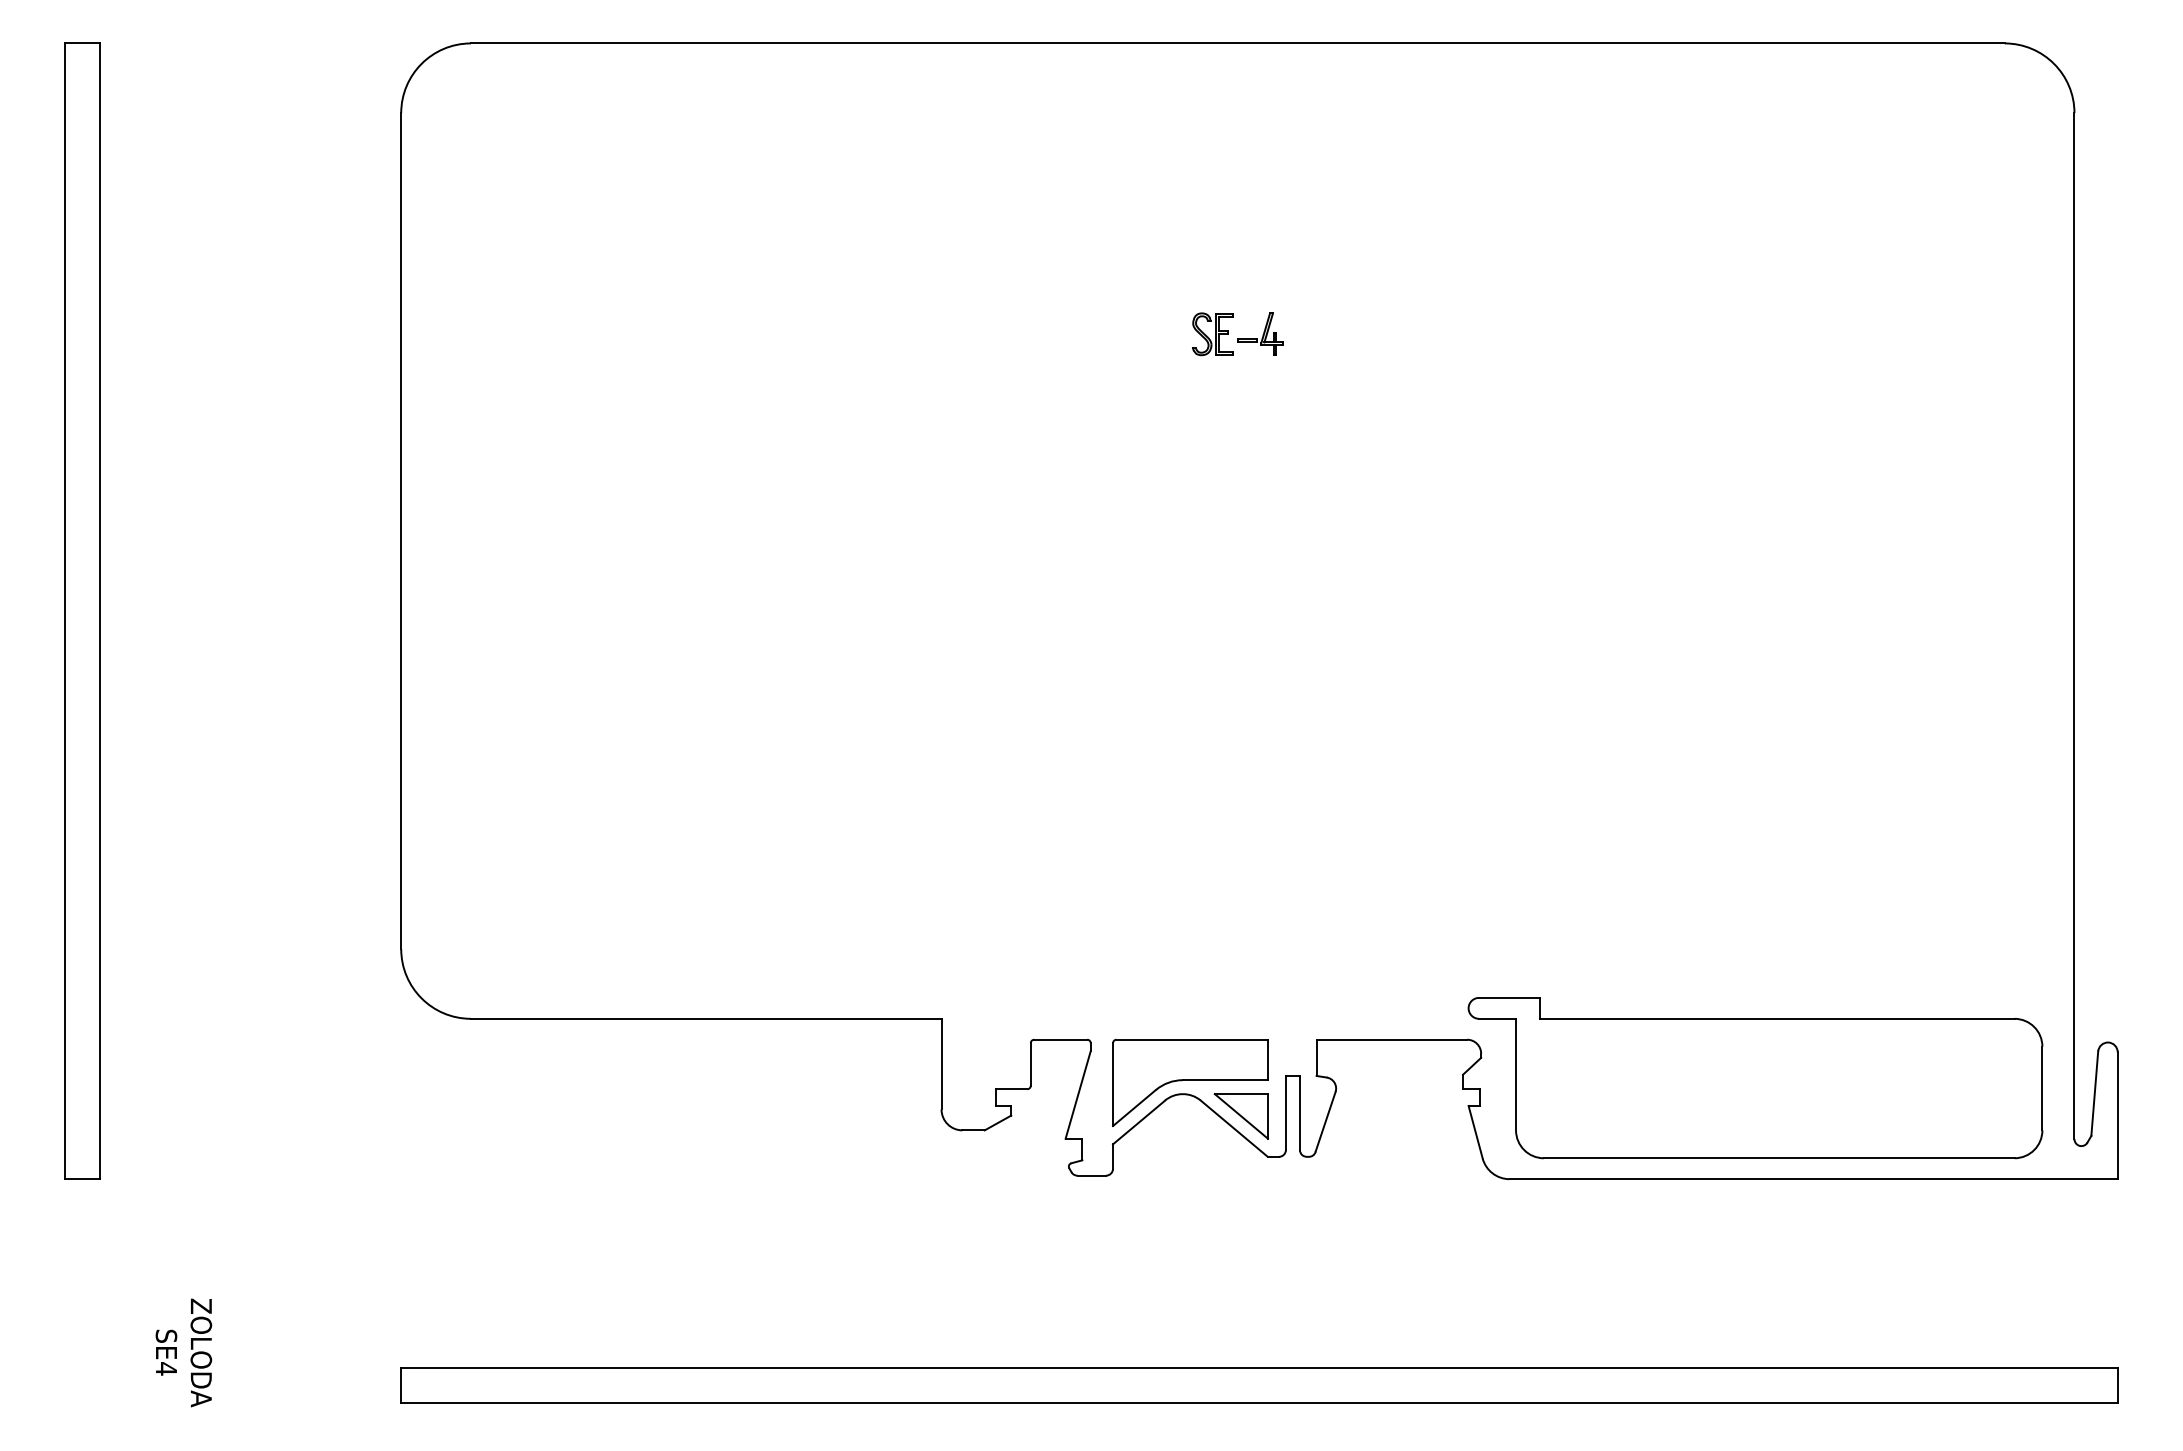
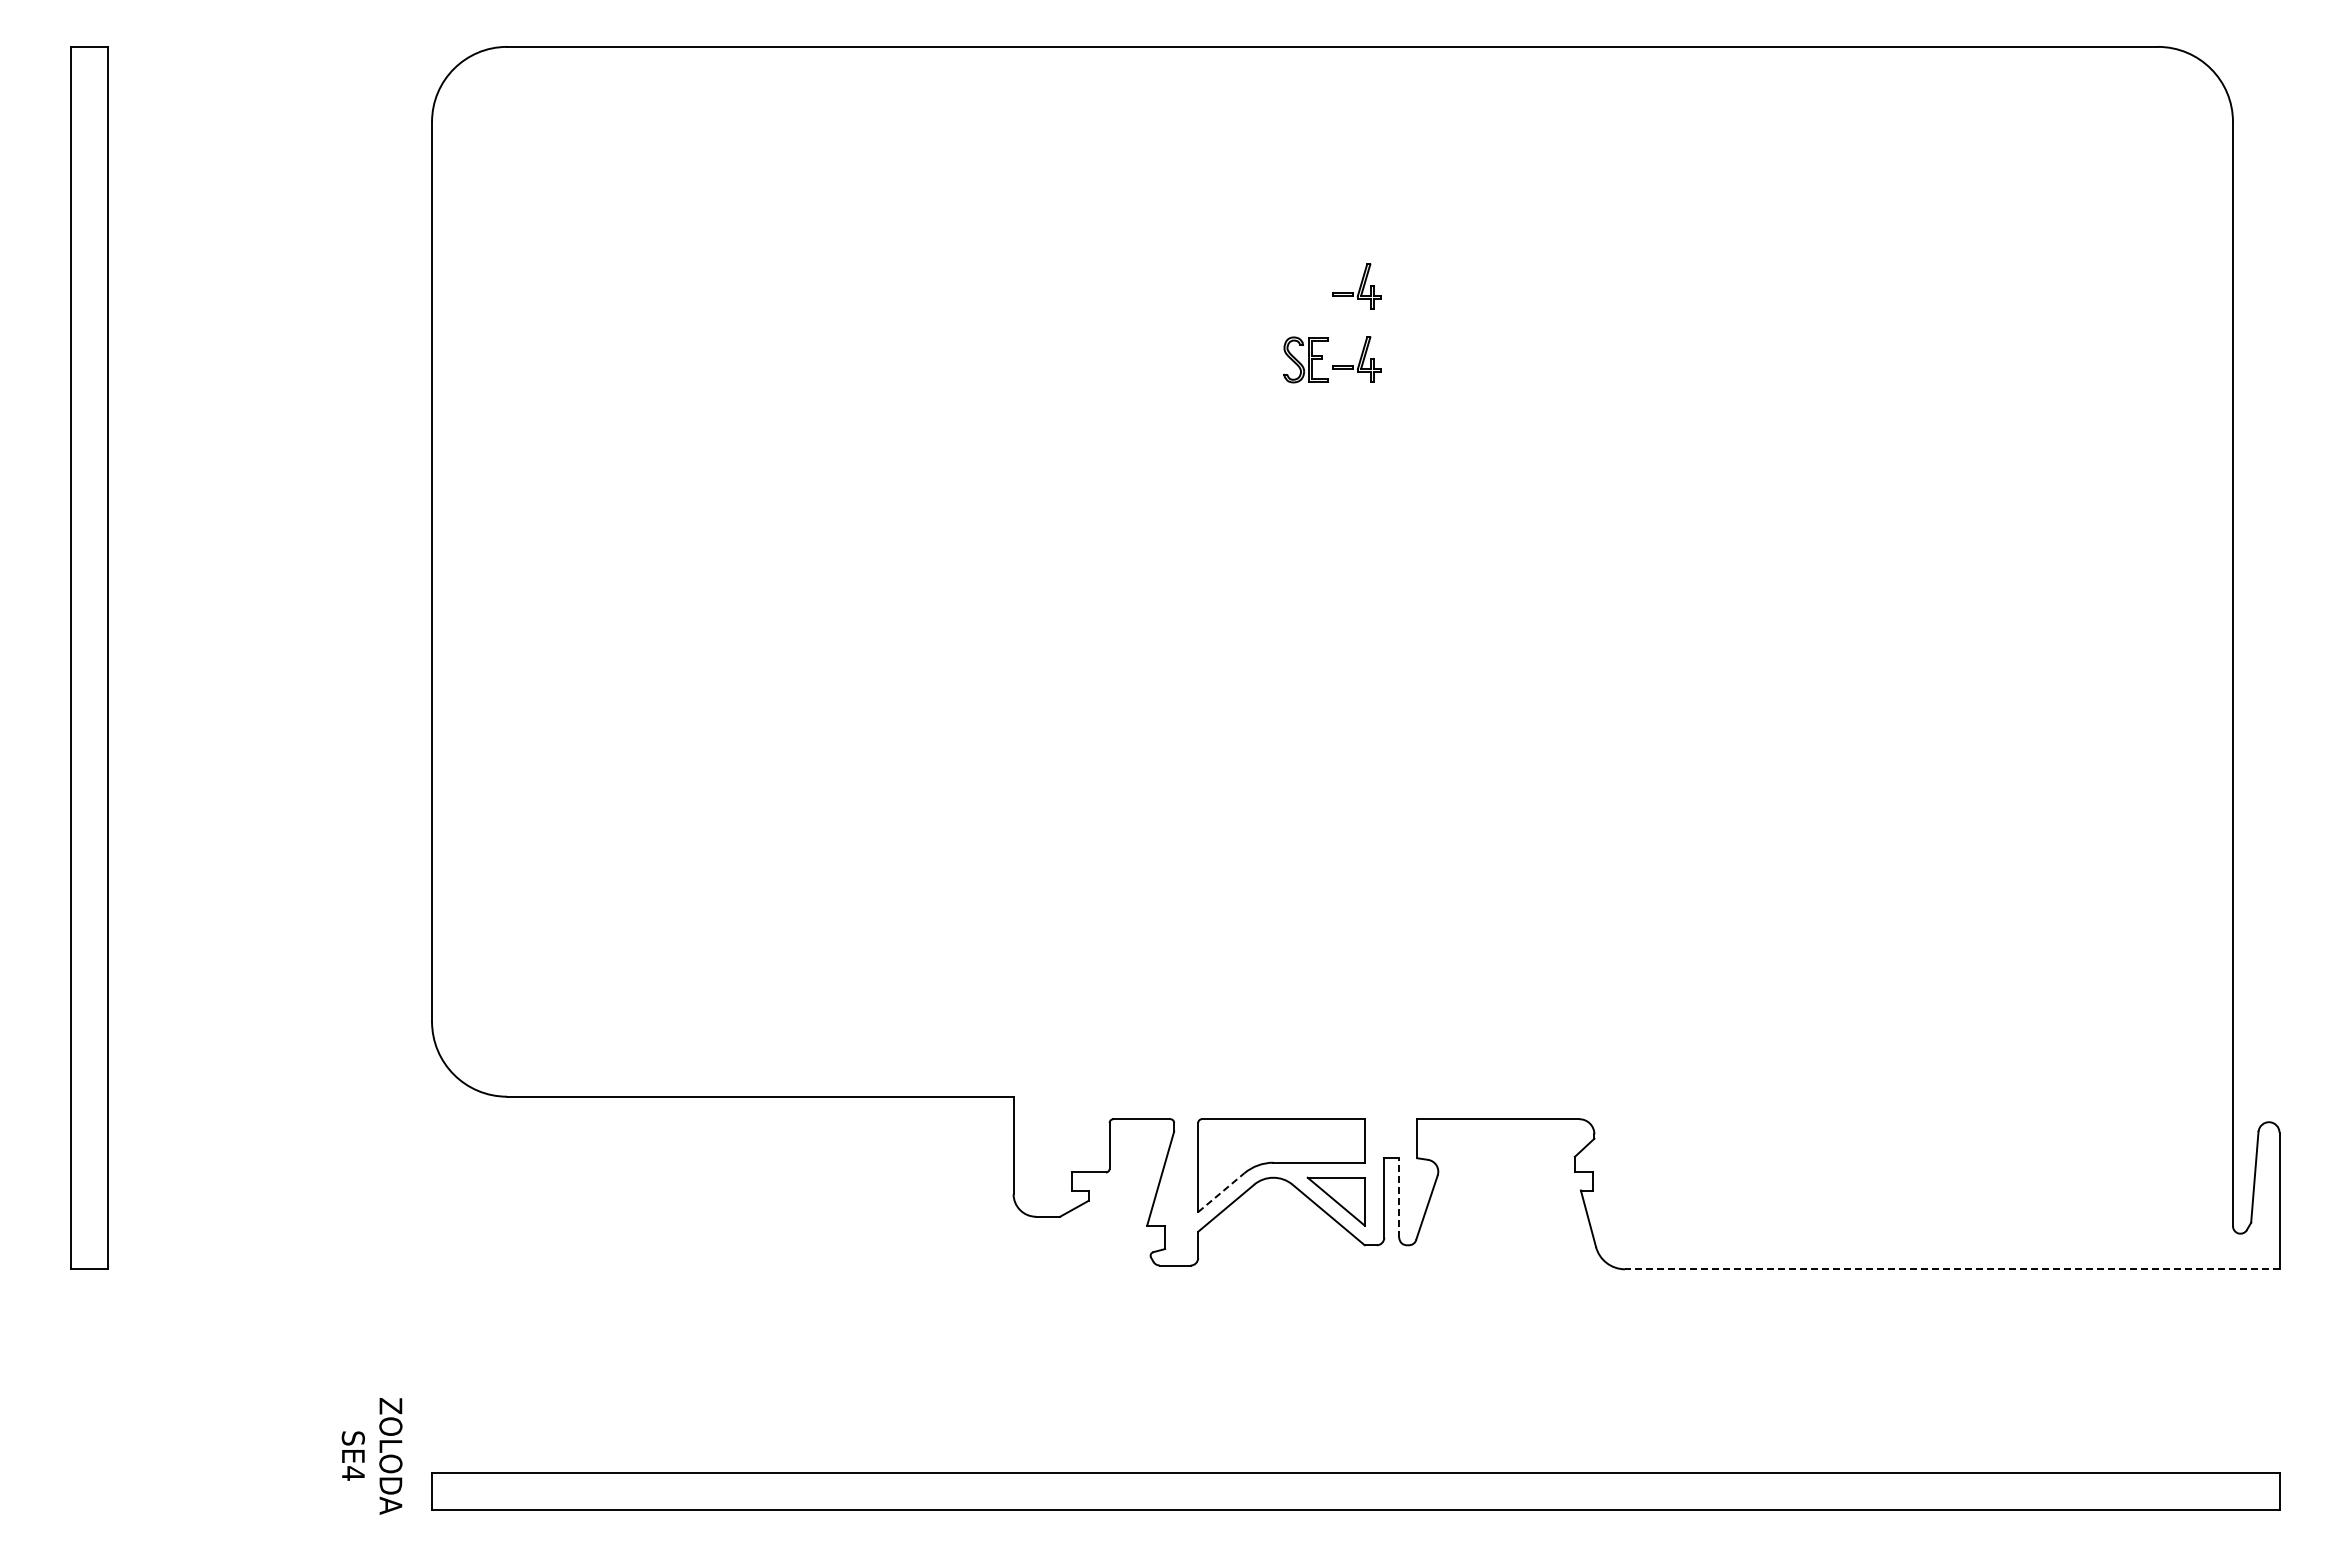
part: (1260, 266) -> (1356, 286), added
part: (1755, 1078) -> (1889, 1160), removed
line: (1134, 1107) -> (1221, 1192), solid -> dashed
line: (1300, 1113) -> (1399, 1198), solid -> dashed
line: (1812, 1179) -> (1951, 1269), solid -> dashed
text: (183, 1353) -> (371, 1456), moved

